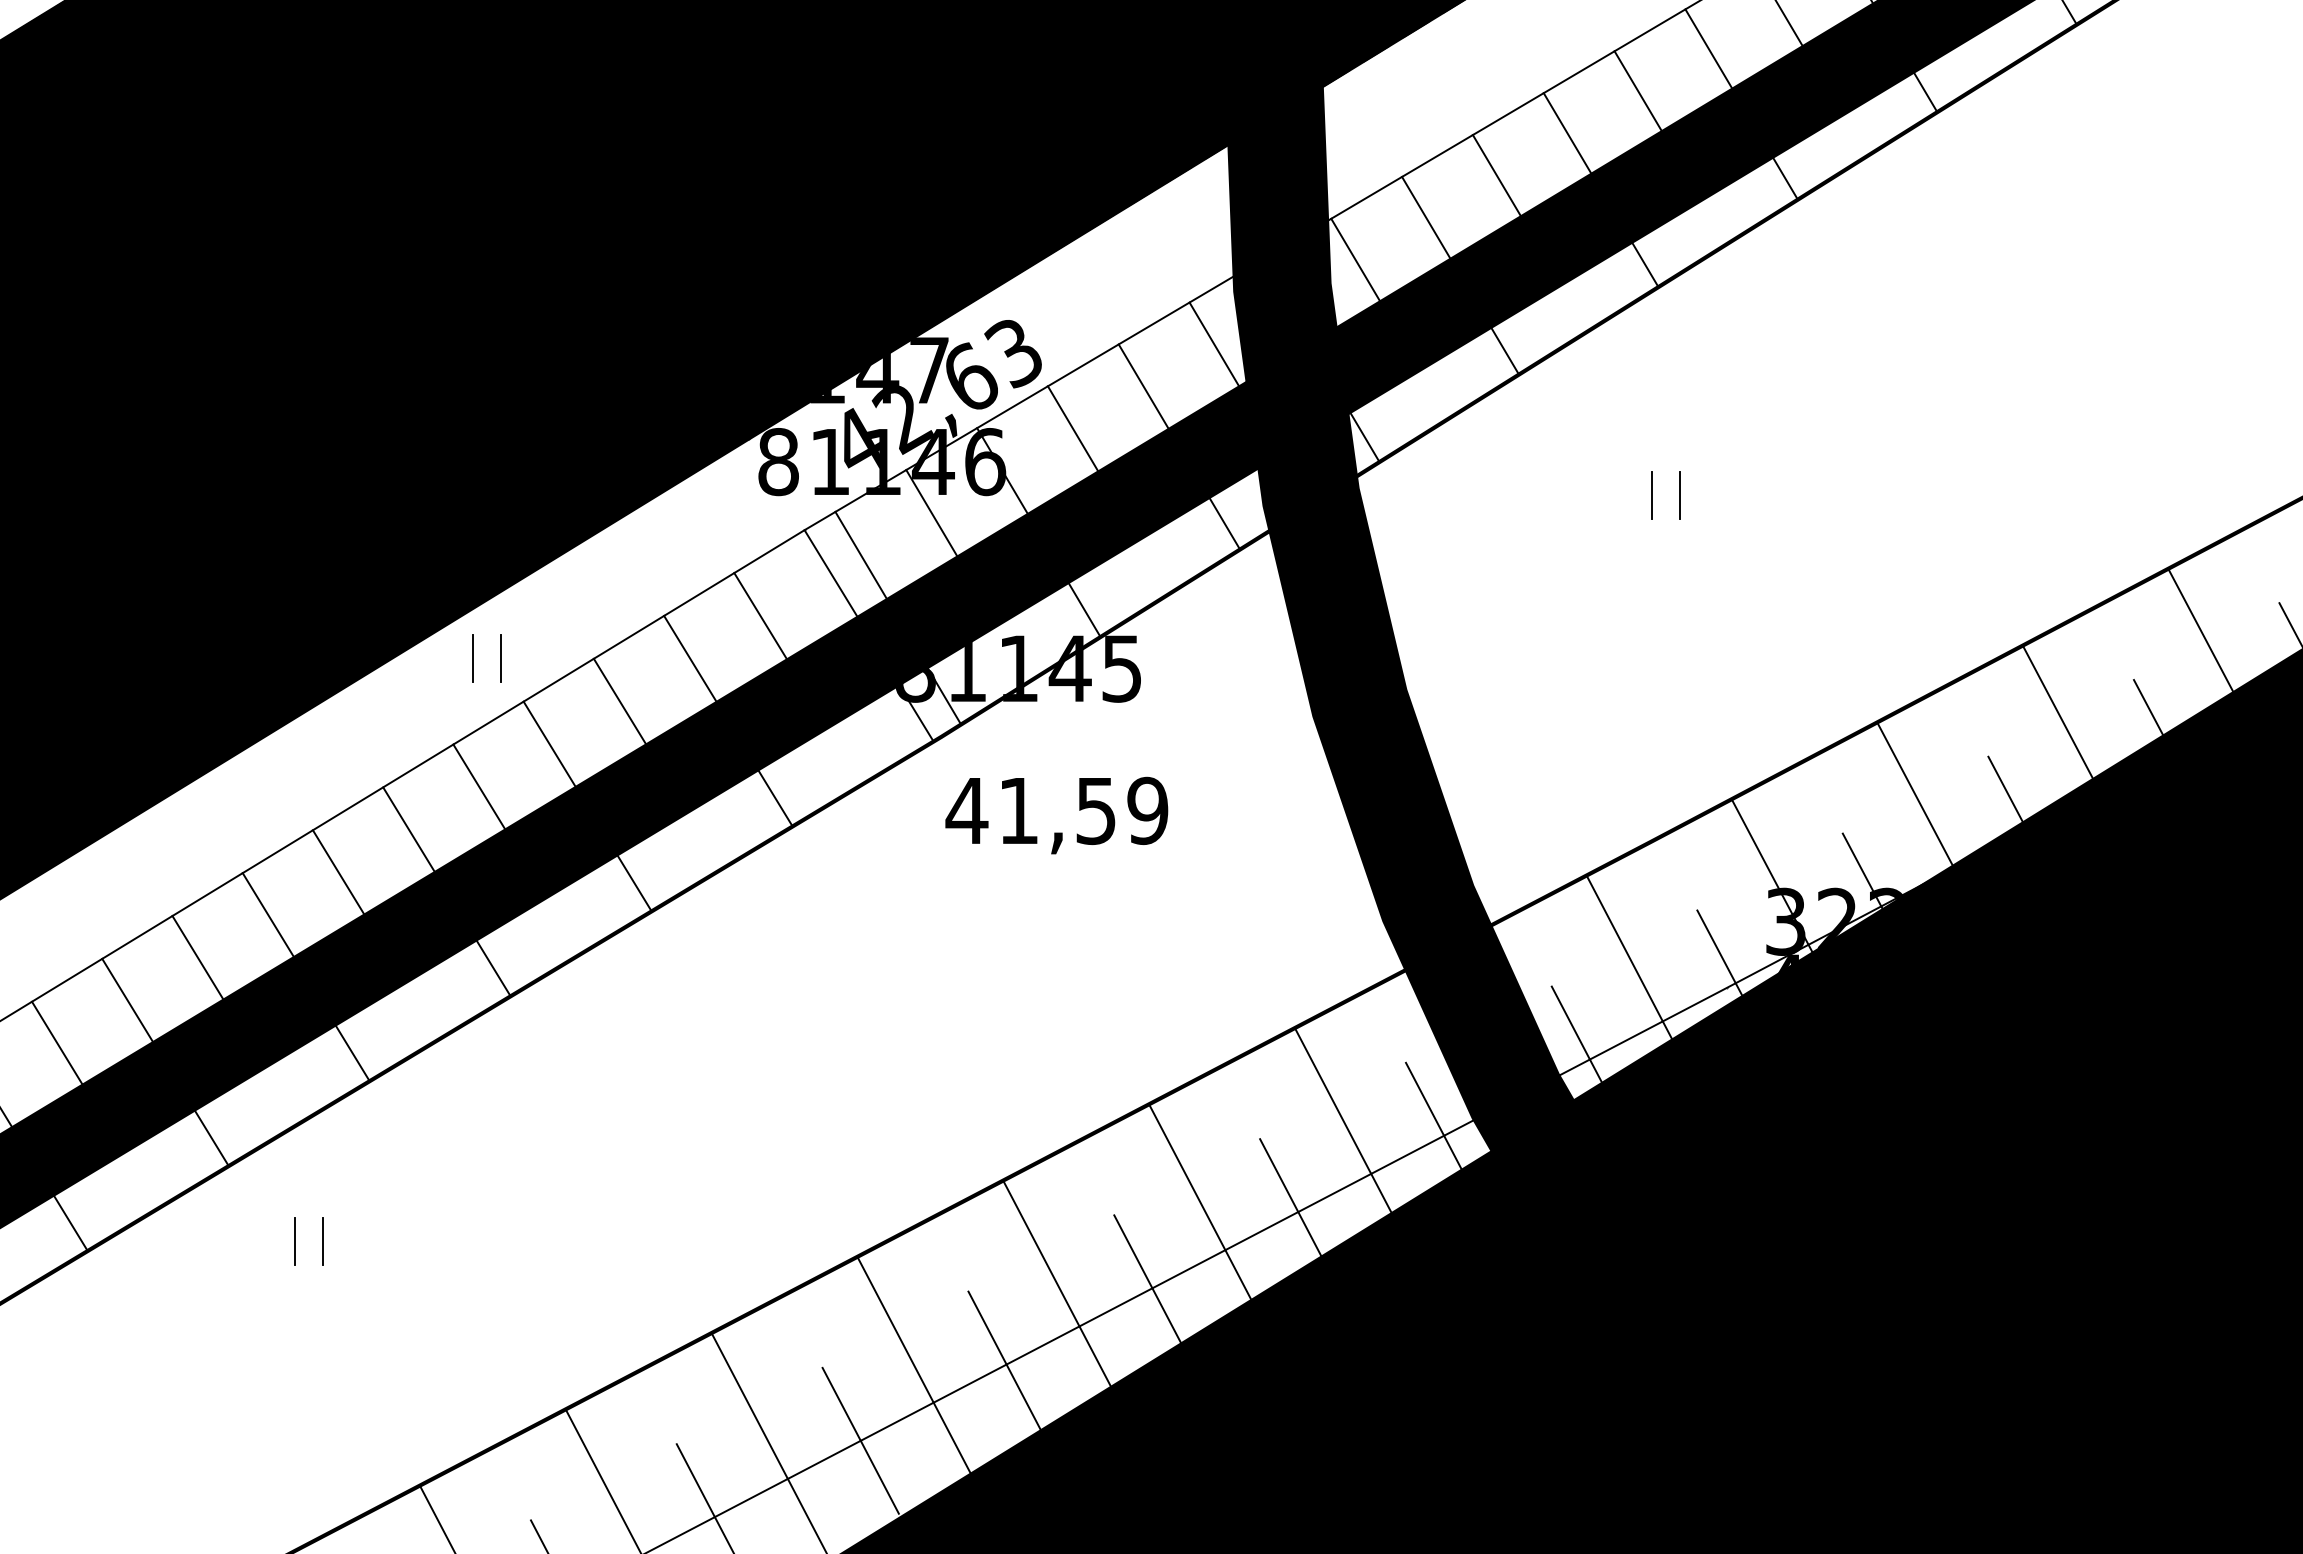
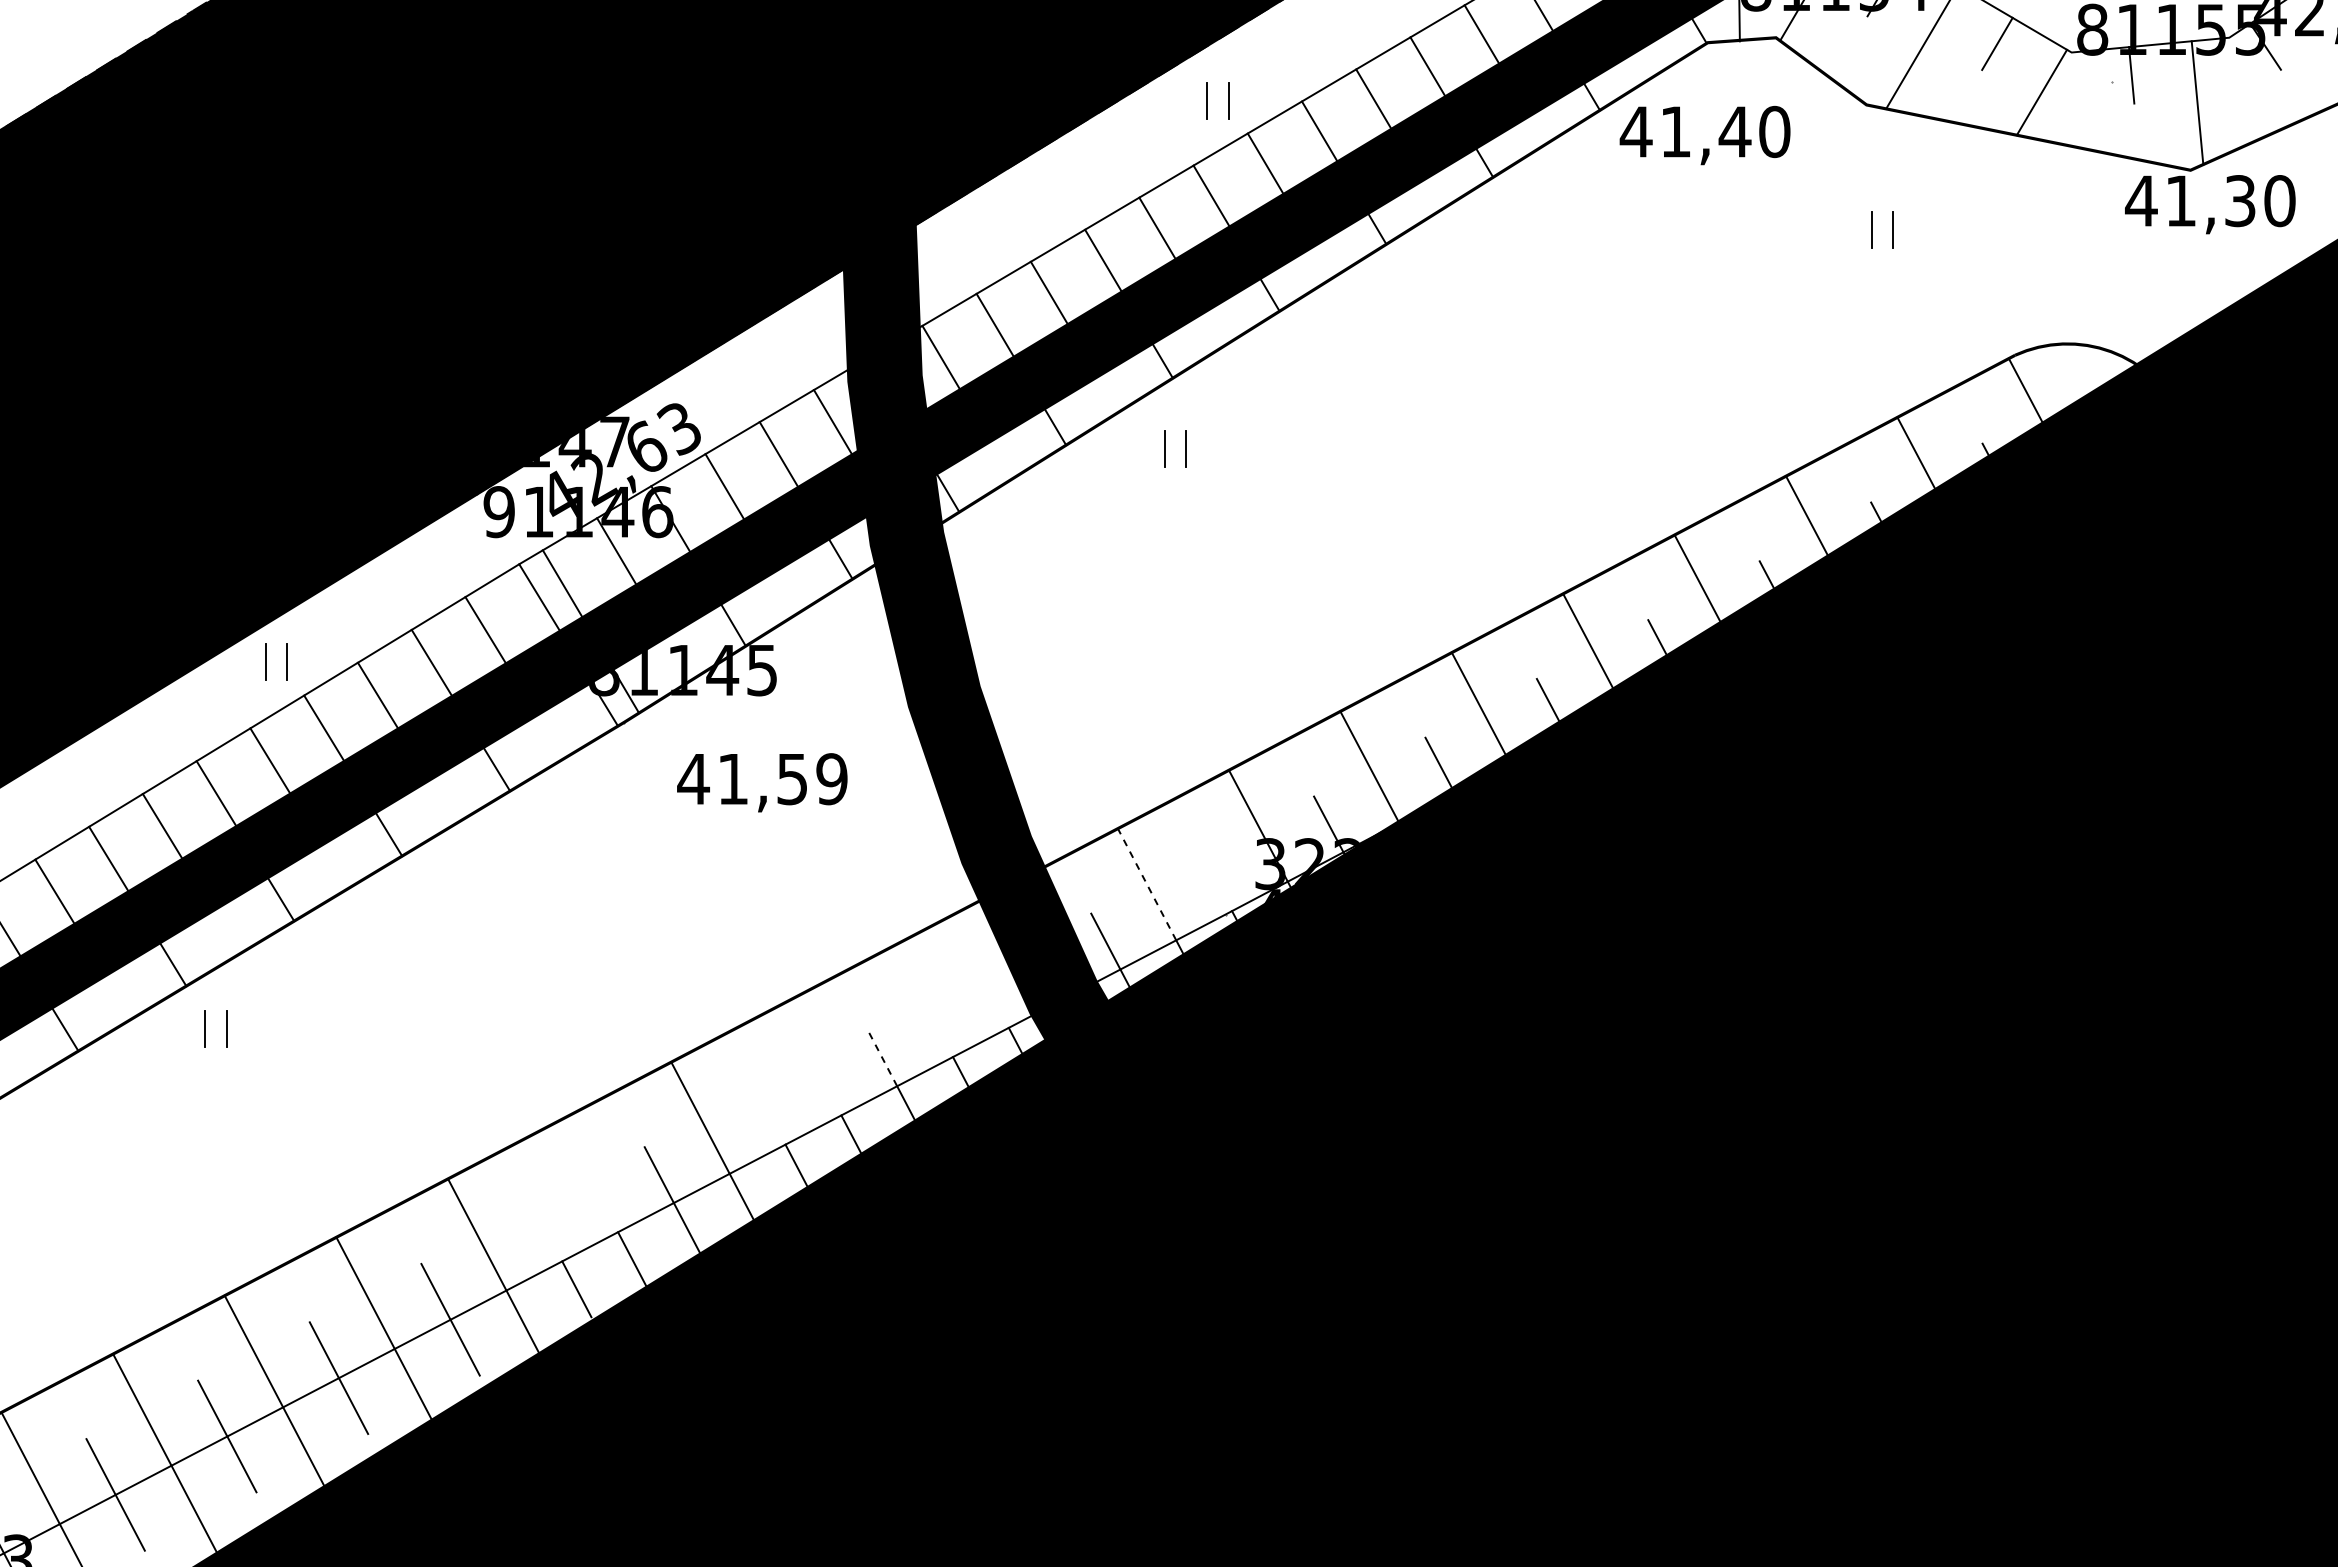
text: (777, 462) -> (498, 512), 8 -> 9
part: (1652, 495) -> (1165, 448), moved
text: (1057, 815) -> (762, 782), moved
line: (1716, 947) -> (1217, 883), removed
line: (1625, 948) -> (1147, 884), solid -> dashed
line: (1424, 1098) -> (993, 999), removed
line: (1332, 1101) -> (923, 1001), removed
line: (1279, 1175) -> (882, 1058), solid -> dashed
line: (1186, 1177) -> (811, 1059), removed
part: (295, 1241) -> (205, 1028), moved
line: (1132, 1251) -> (770, 1116), removed
line: (895, 1329) -> (588, 1176), removed
line: (841, 1404) -> (547, 1233), removed

